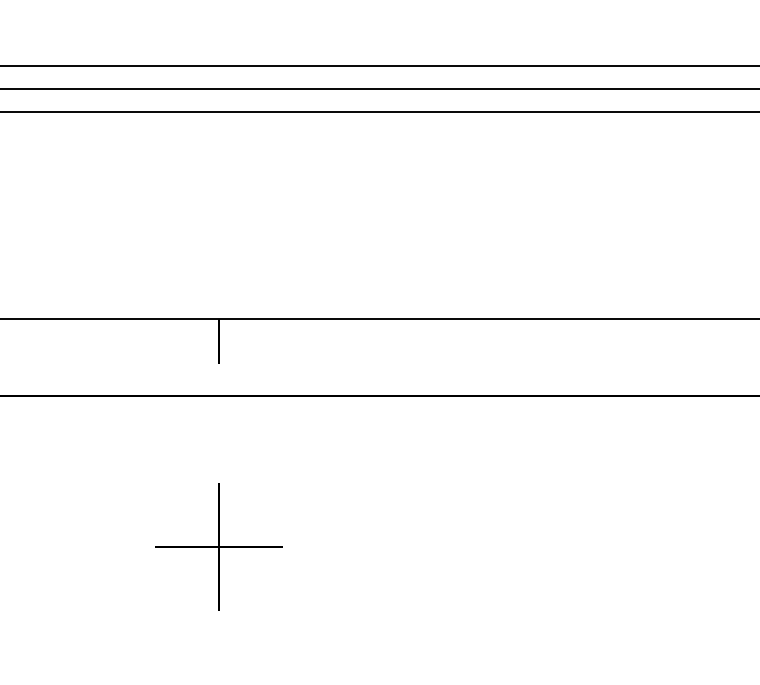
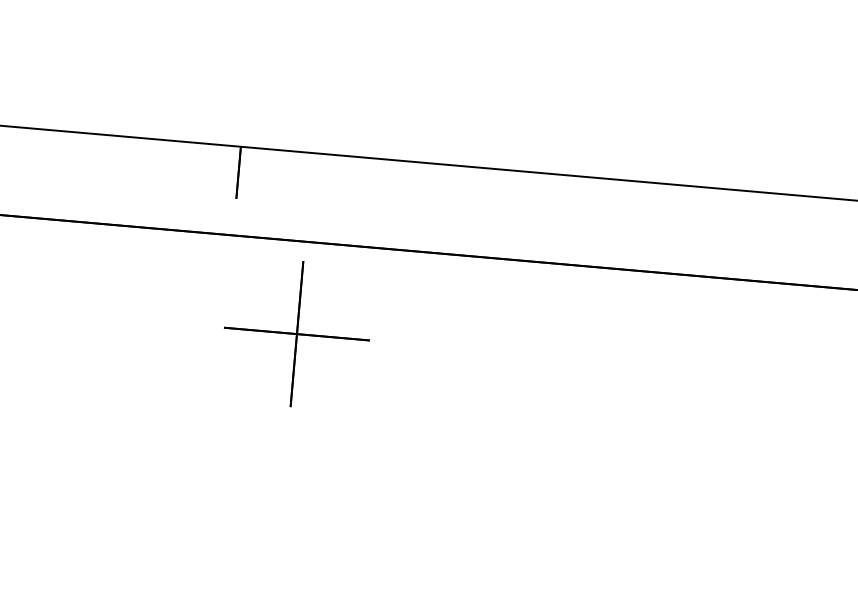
part: (218, 546) -> (296, 333), moved

